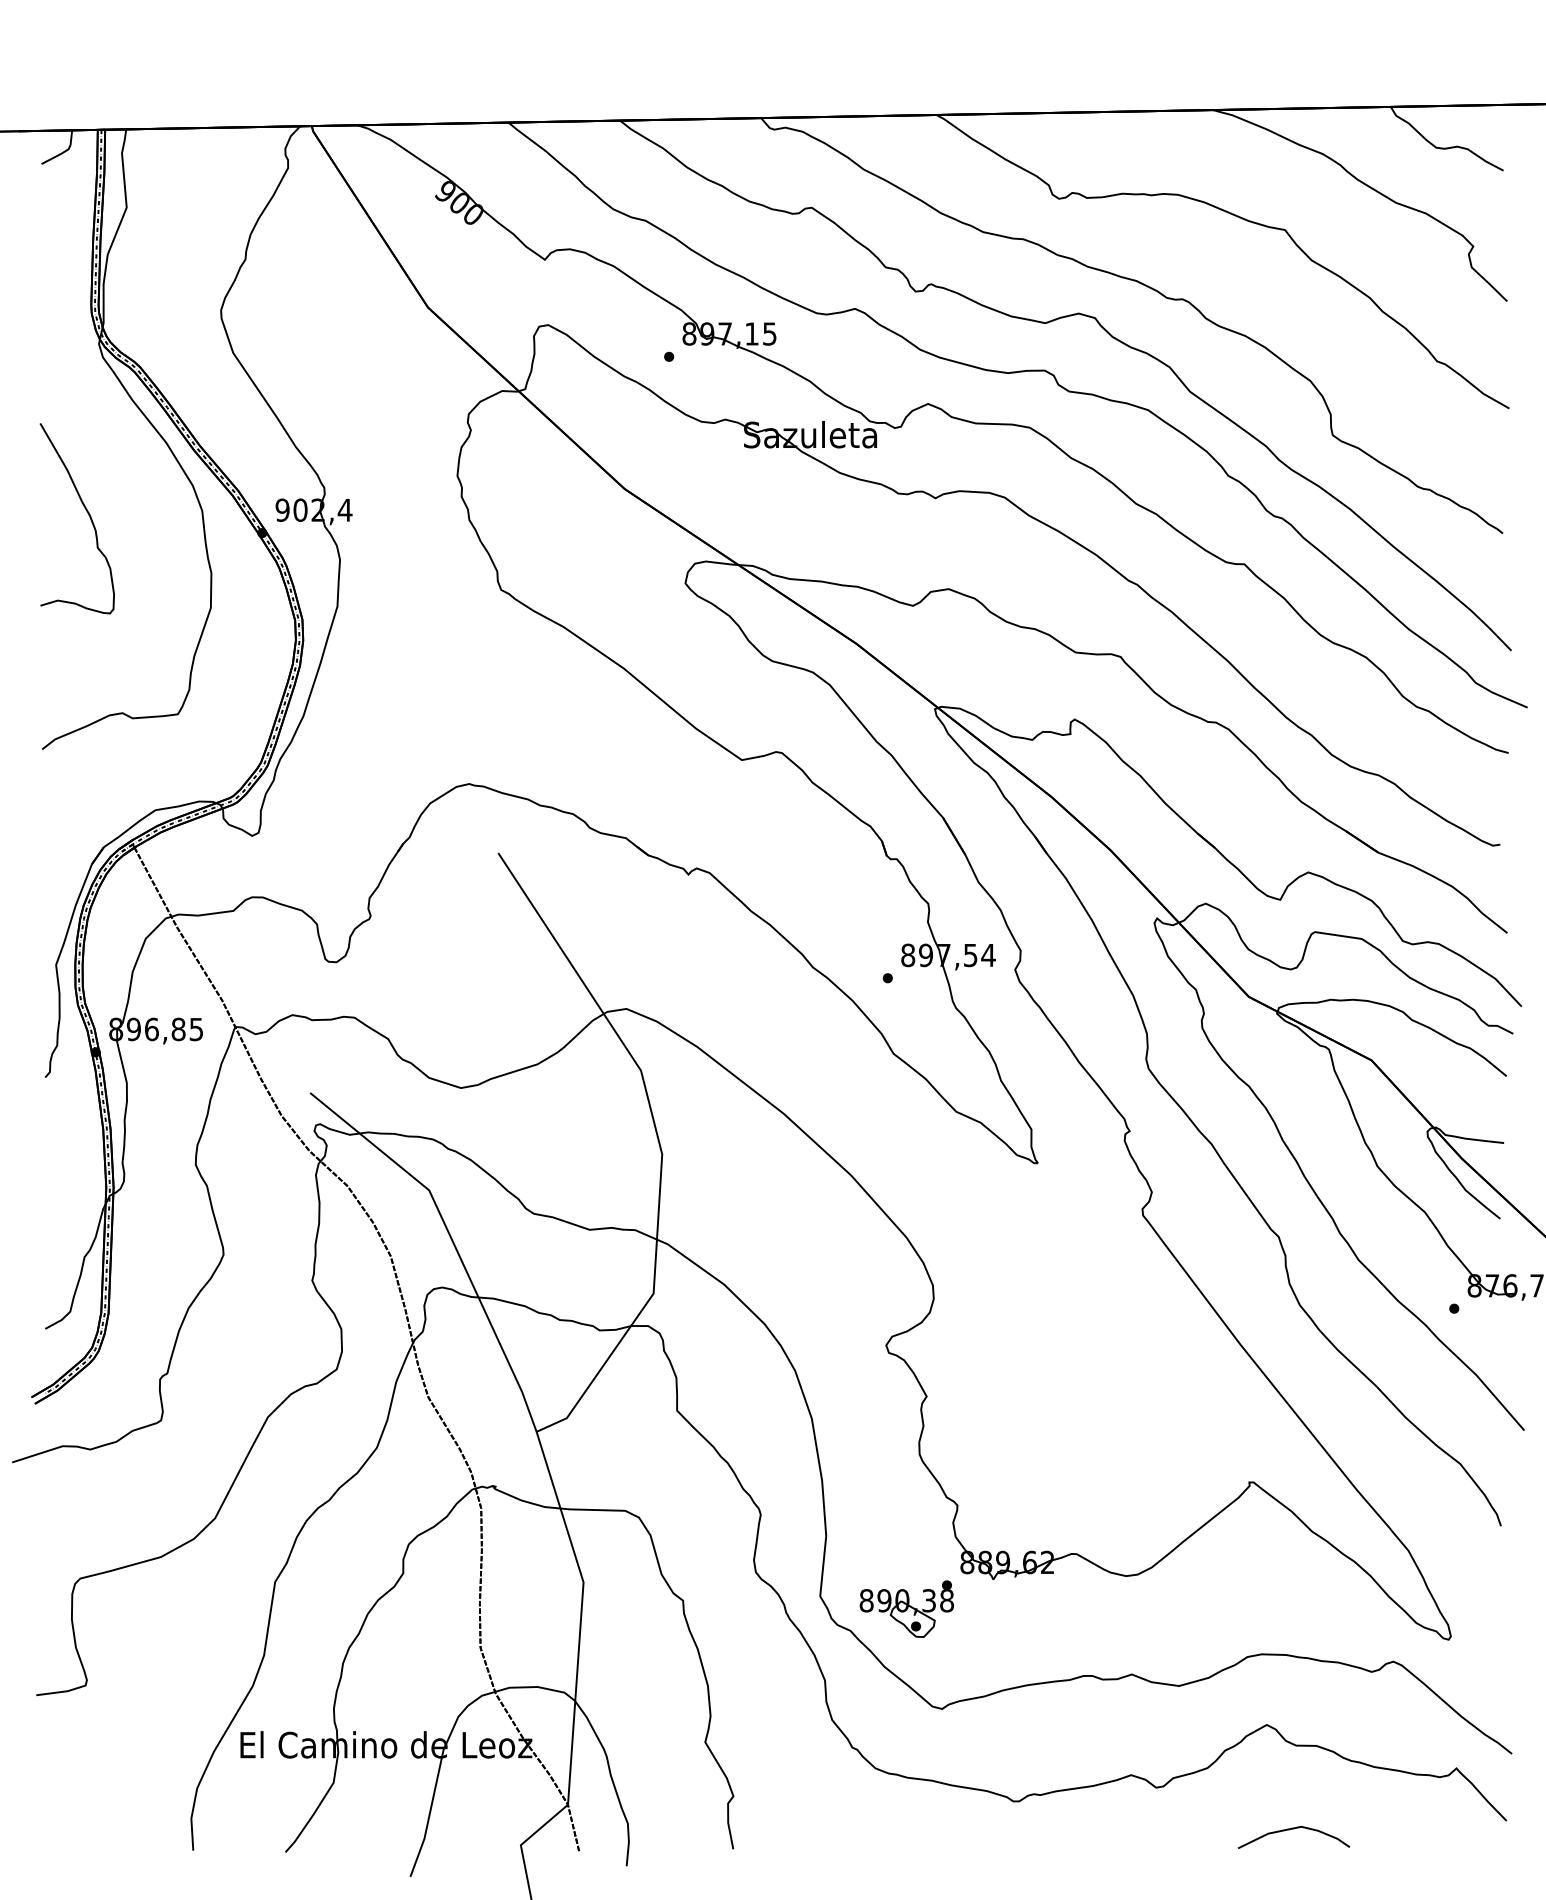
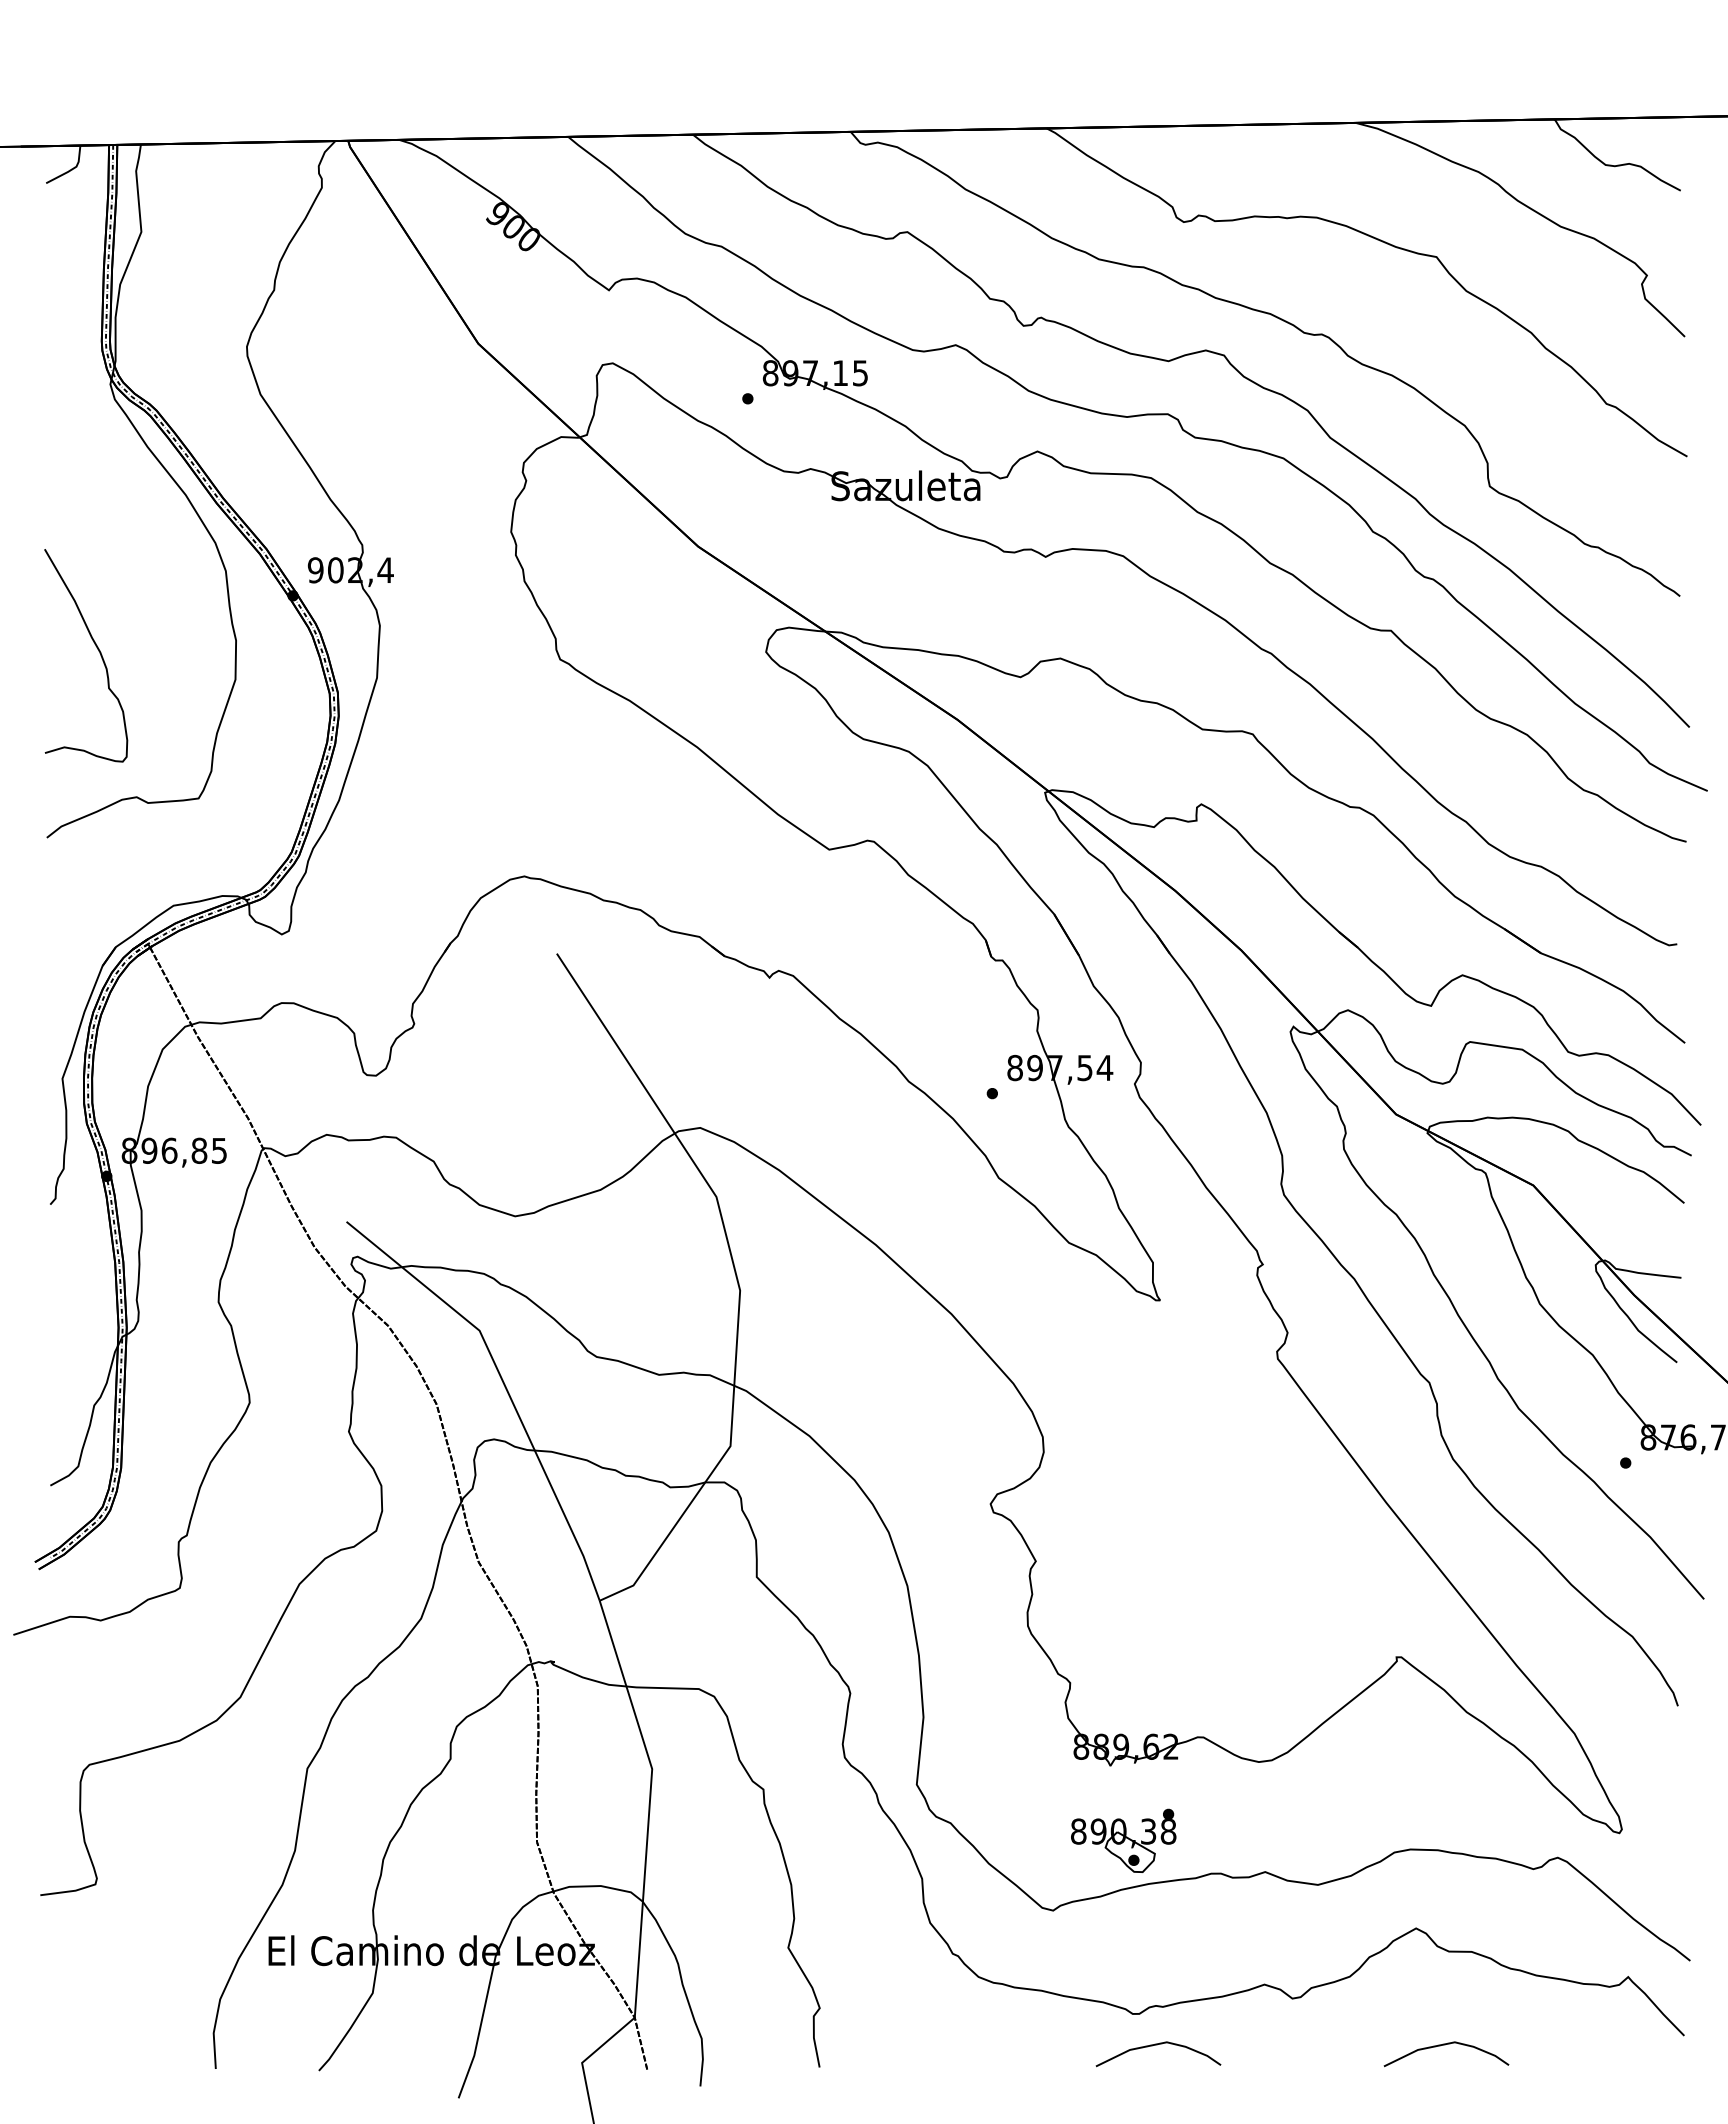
curve: (87, 513) -> (97, 649), moved
part: (906, 1608) -> (1123, 1840), moved
curve: (1035, 1829) -> (1157, 2045), added

